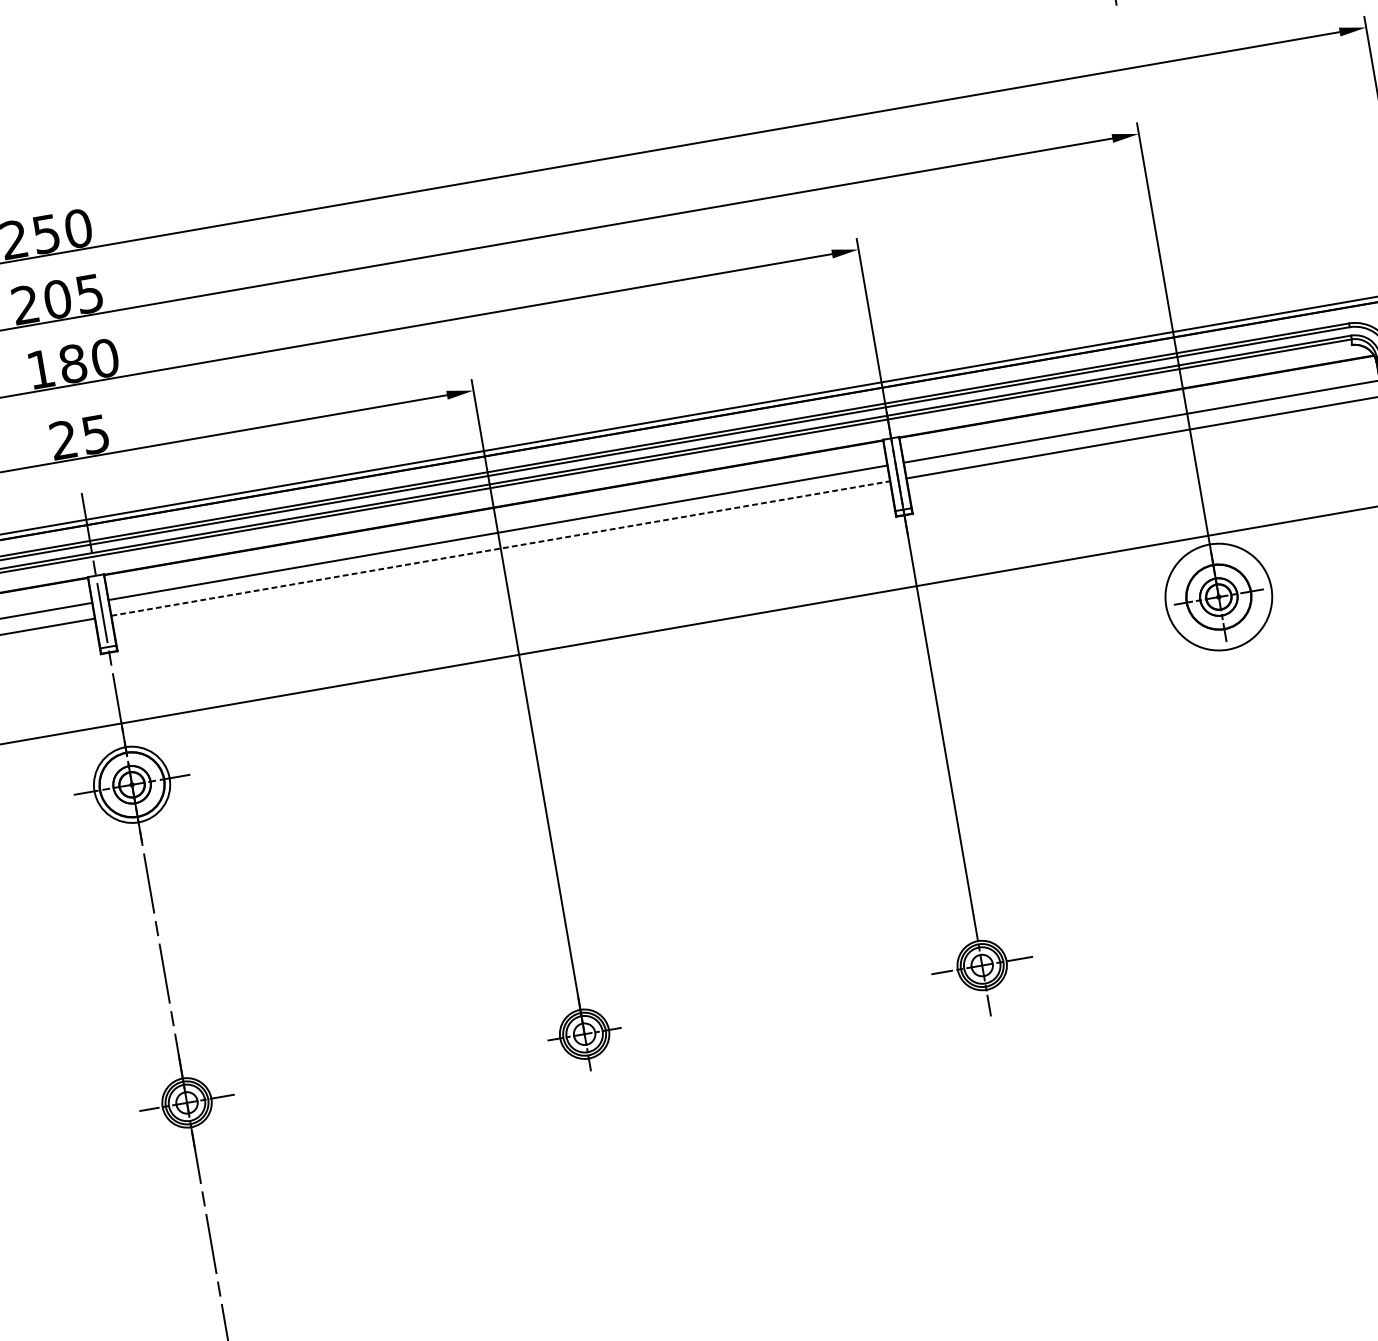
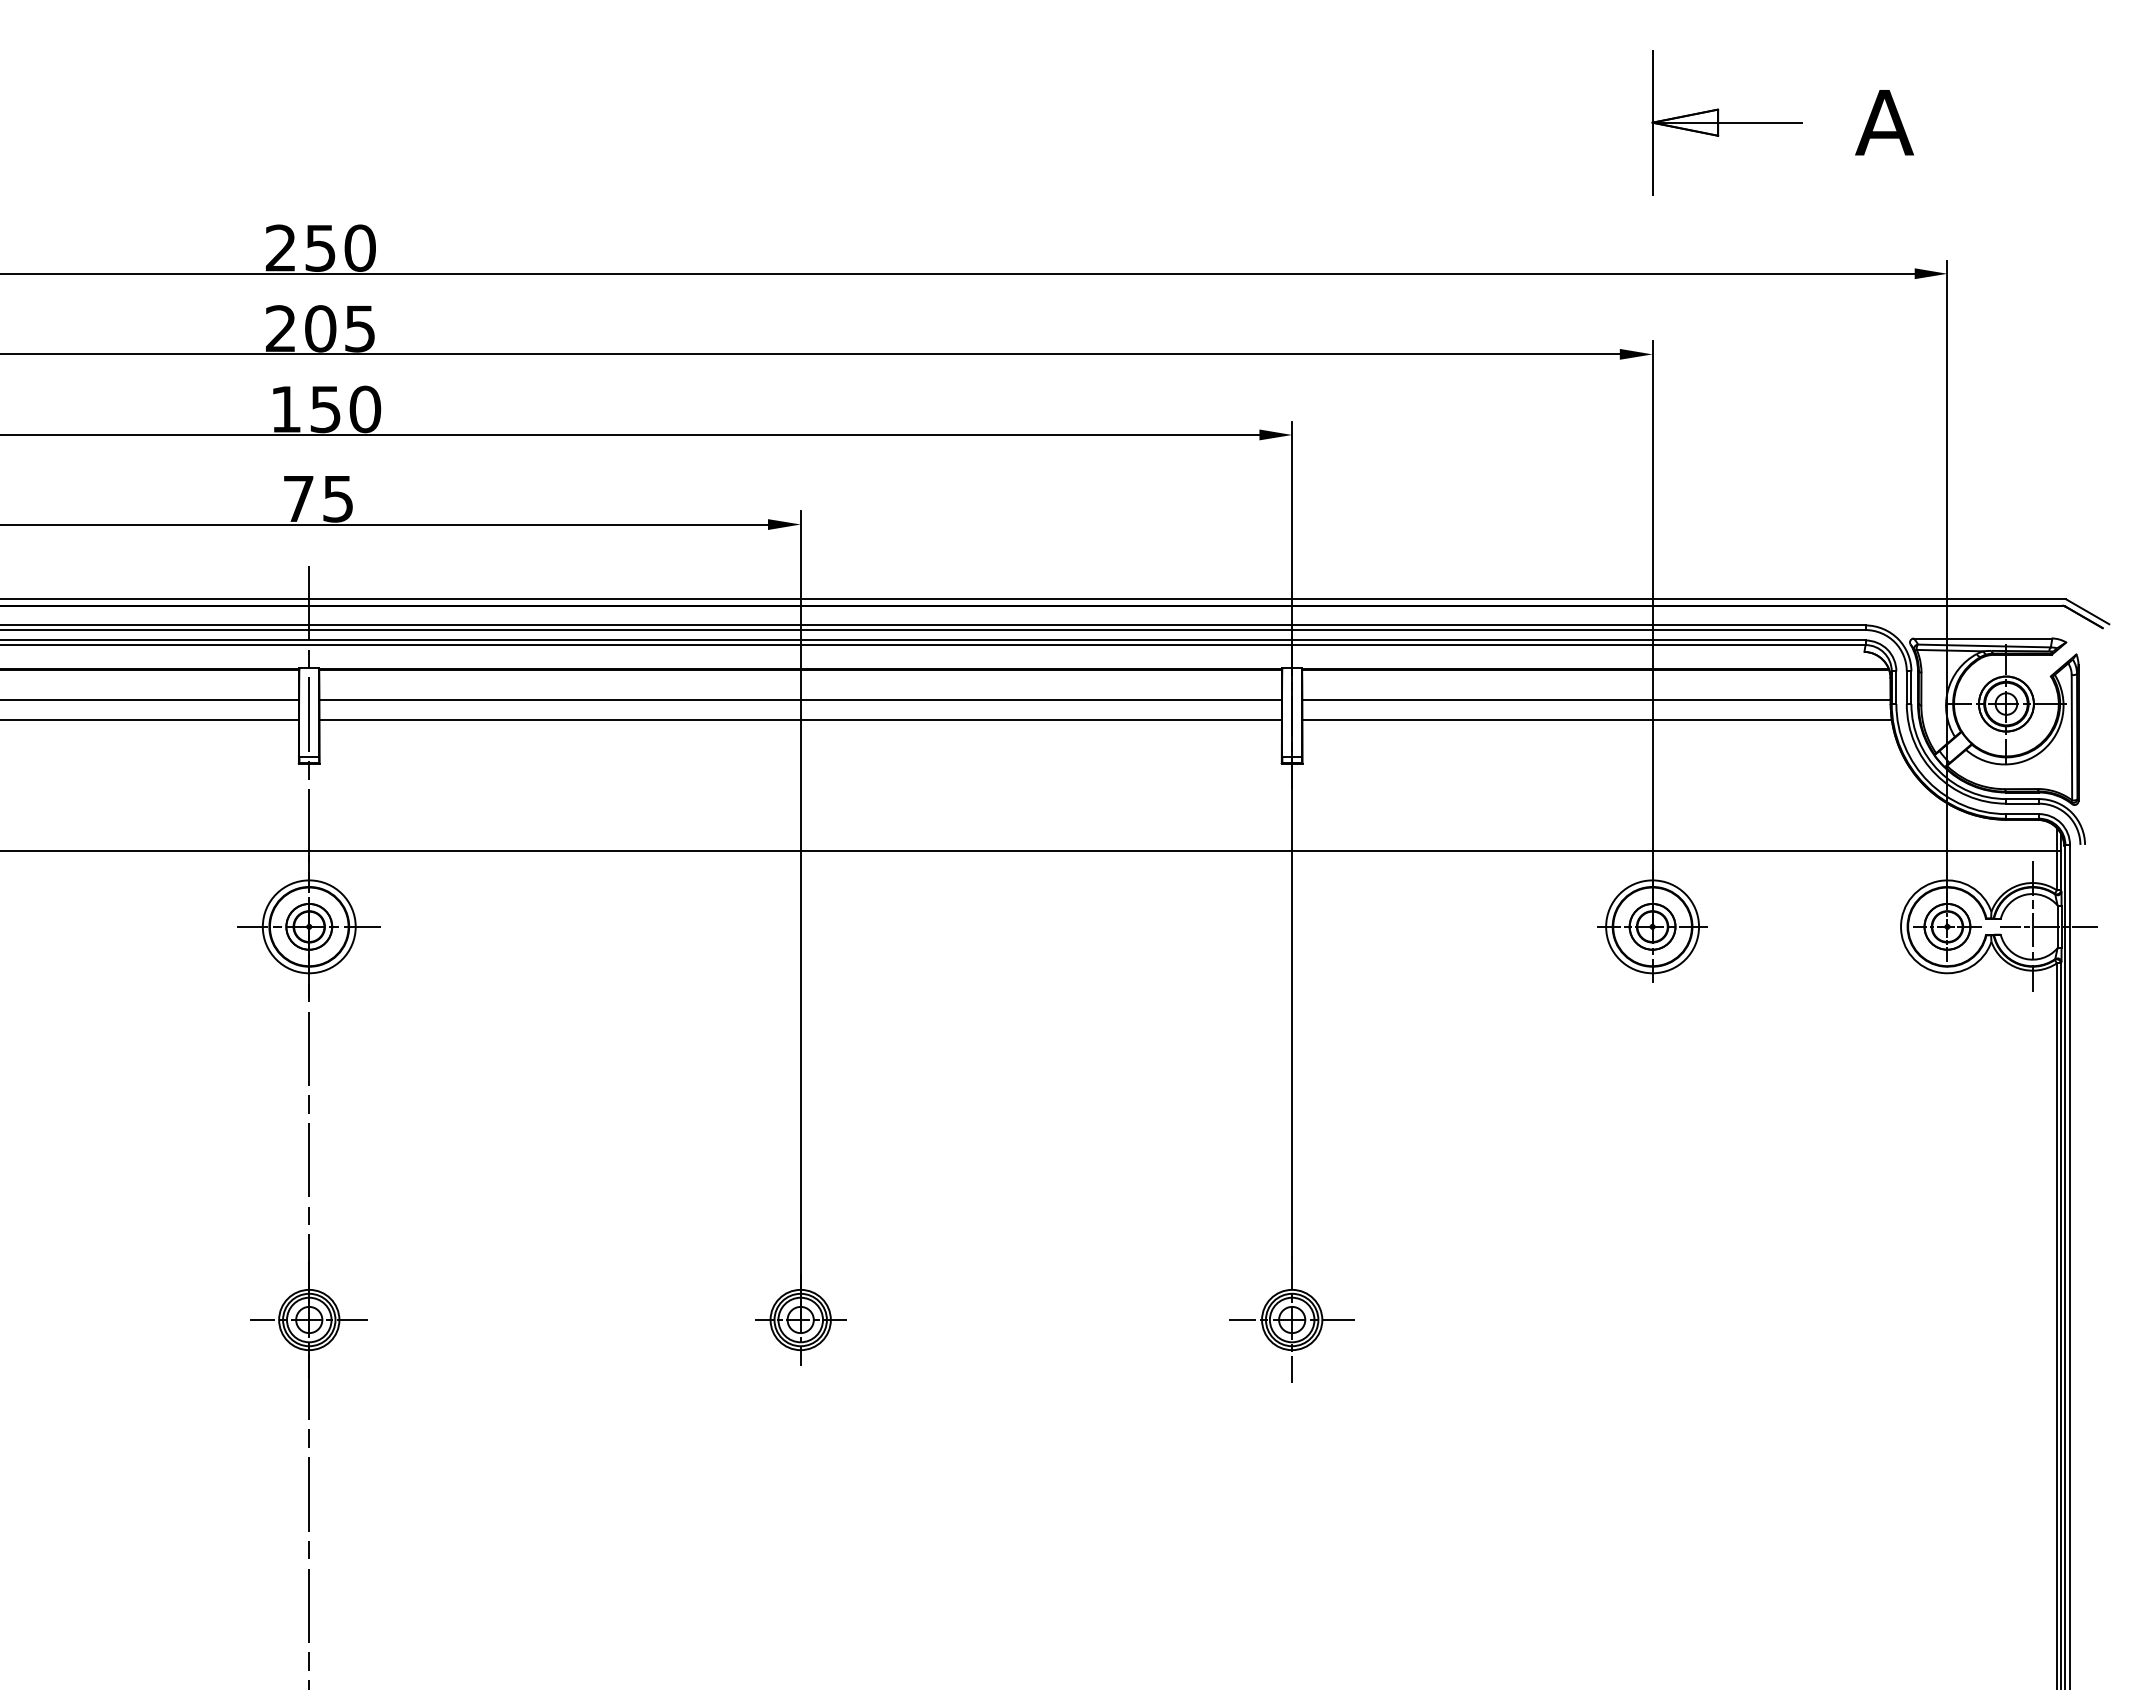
text: (72, 364) -> (325, 409), 180 -> 150
text: (63, 439) -> (298, 498), 25 -> 75
line: (501, 548) -> (801, 719), dashed -> solid
circle: (1218, 596) -> (1652, 926), size x0.71

